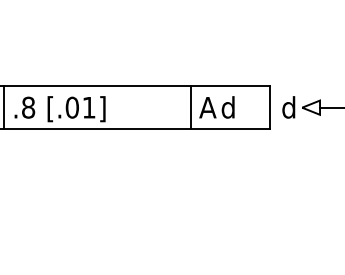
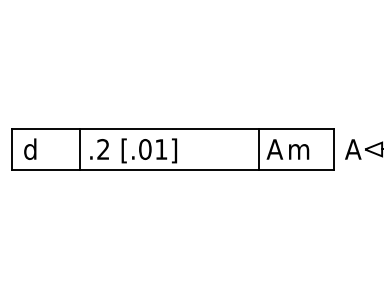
text: (232, 106) -> (298, 148), d -> m
text: (290, 106) -> (353, 148), d -> A
text: (28, 107) -> (103, 149), .8 -> .2

